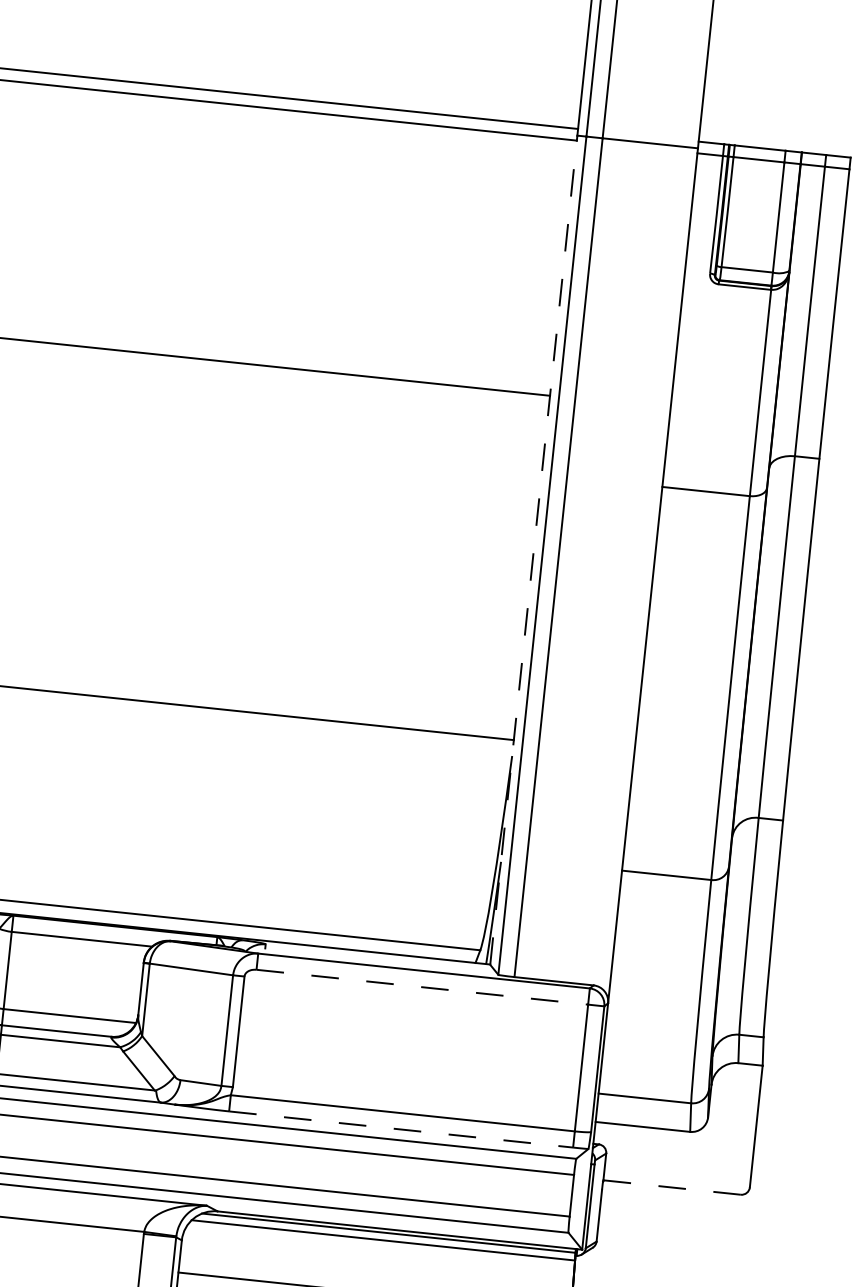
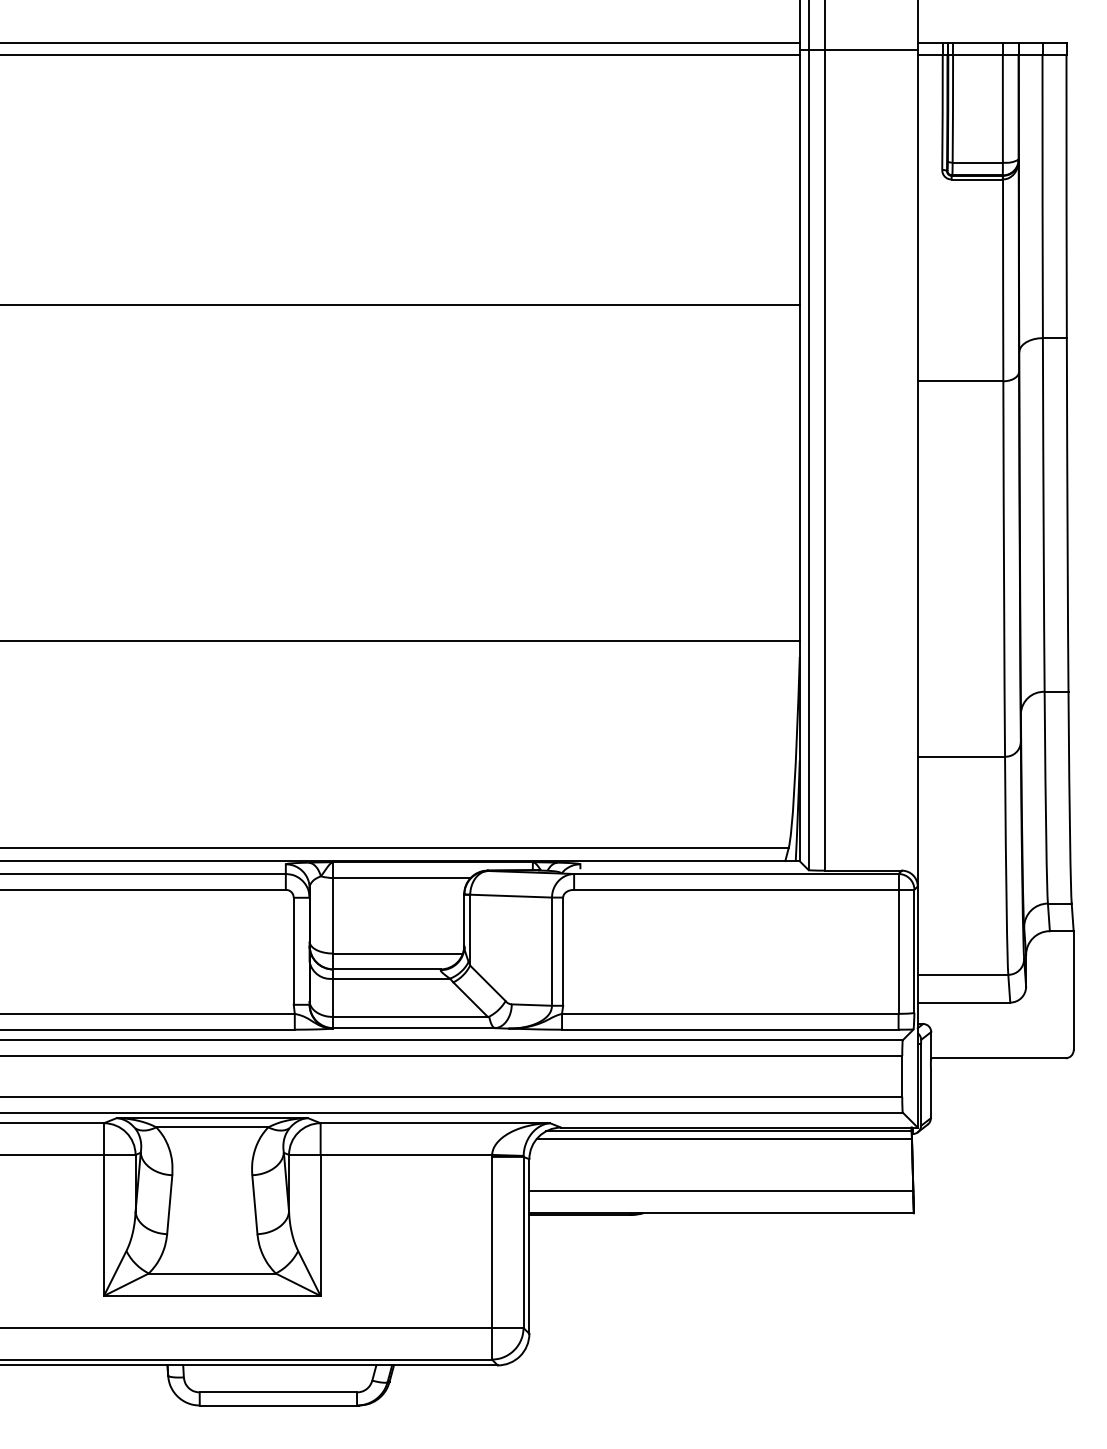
line: (533, 550) -> (799, 455), dashed -> solid
line: (422, 986) -> (736, 889), dashed -> solid
line: (401, 1129) -> (730, 1029), dashed -> solid
line: (671, 1187) -> (997, 1058), dashed -> solid

